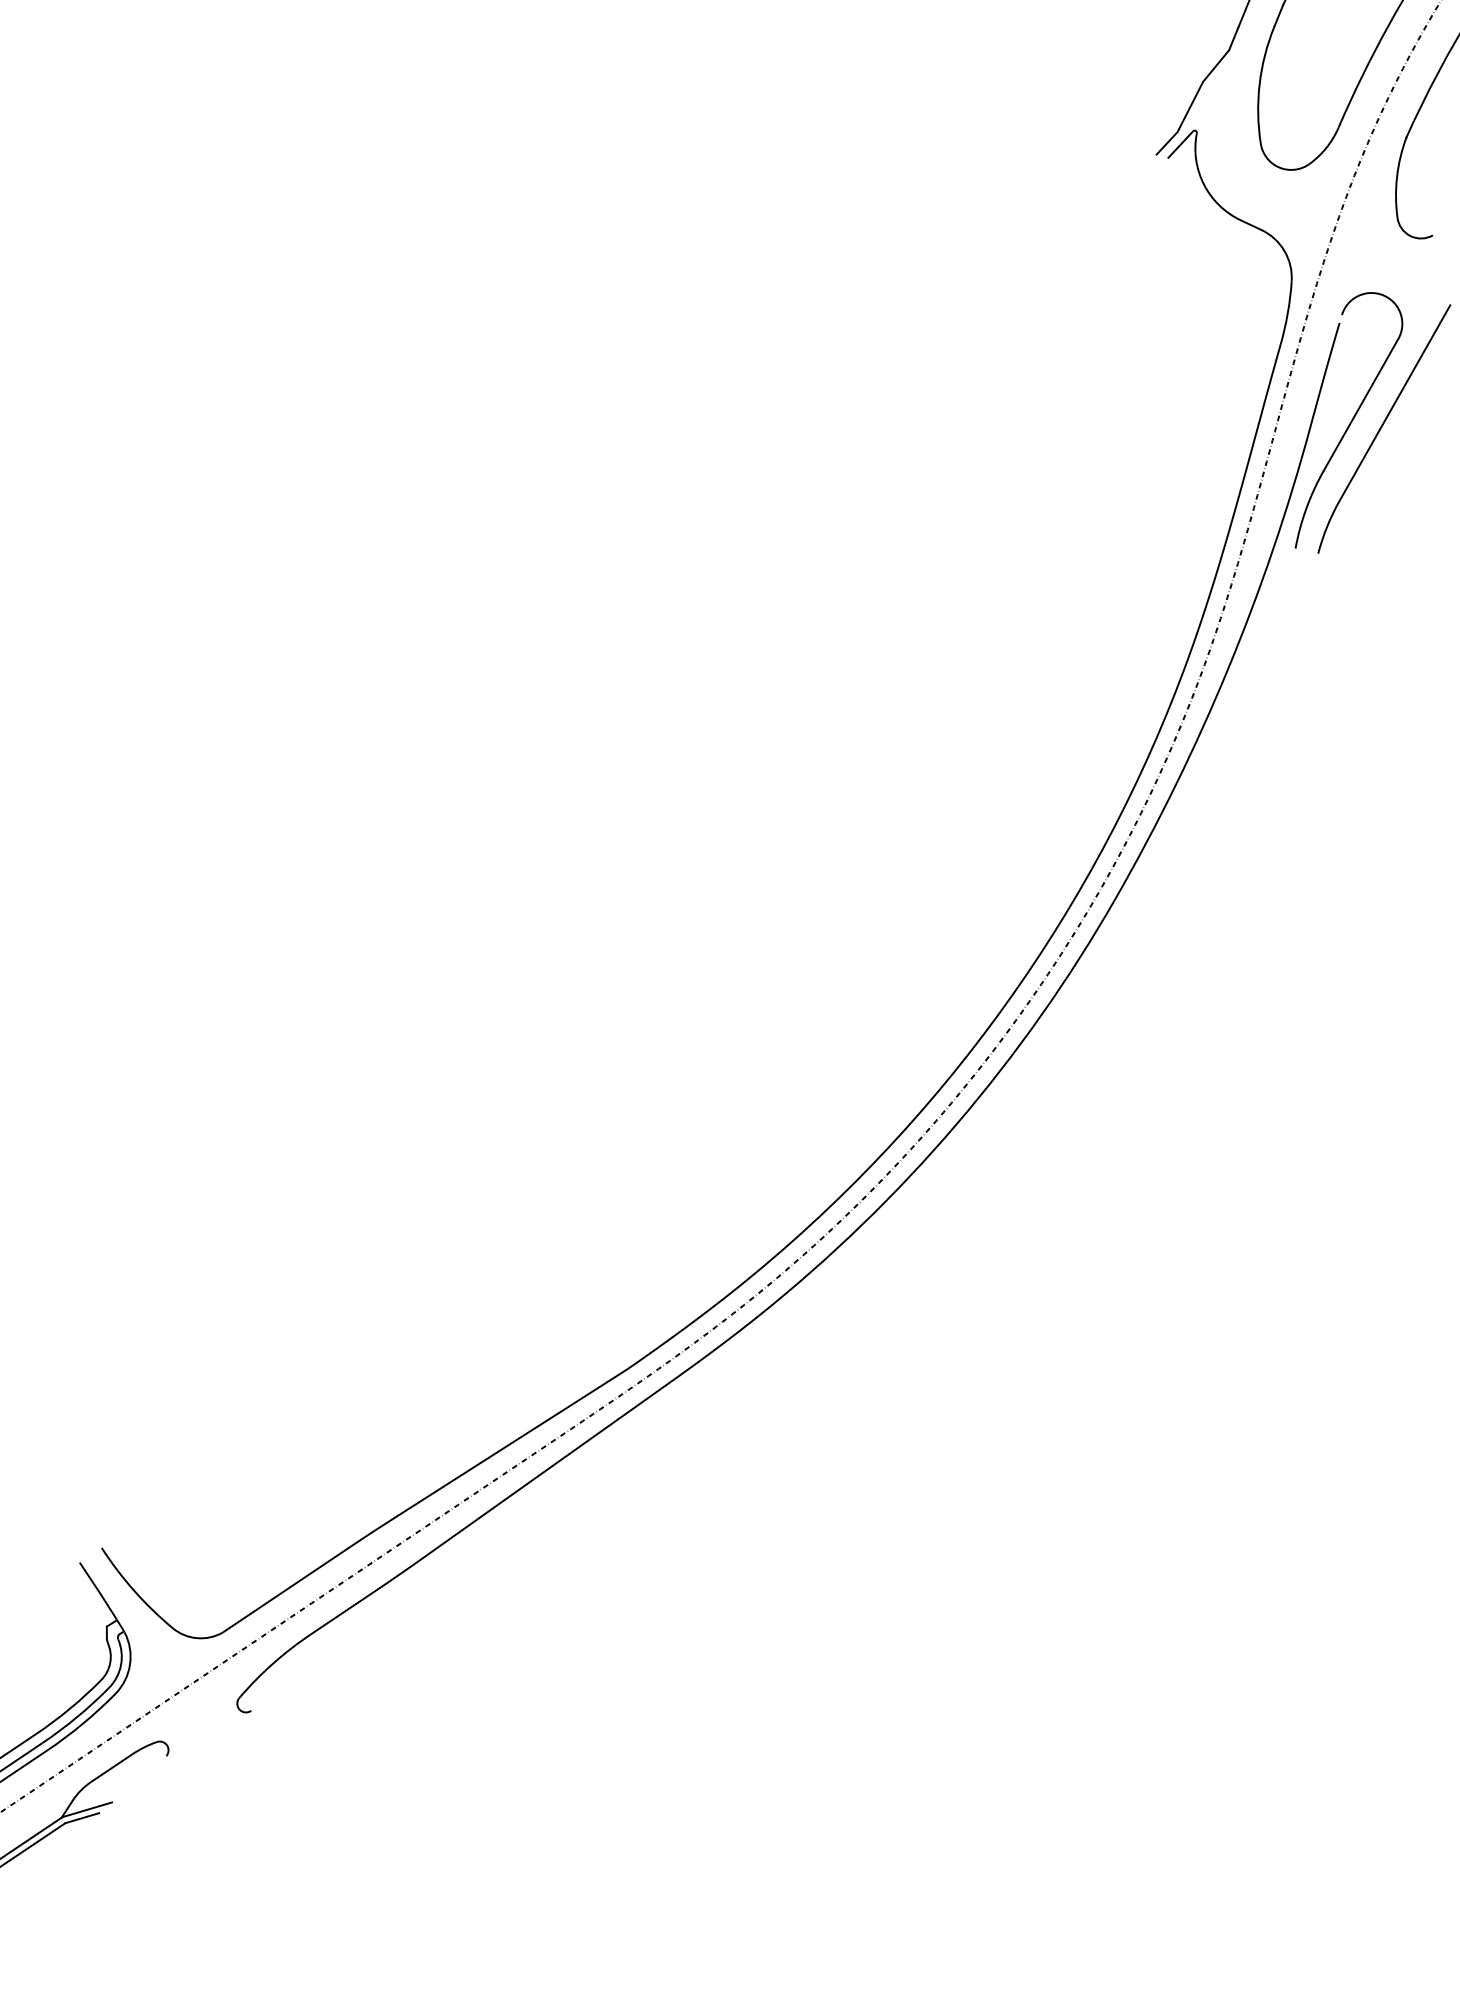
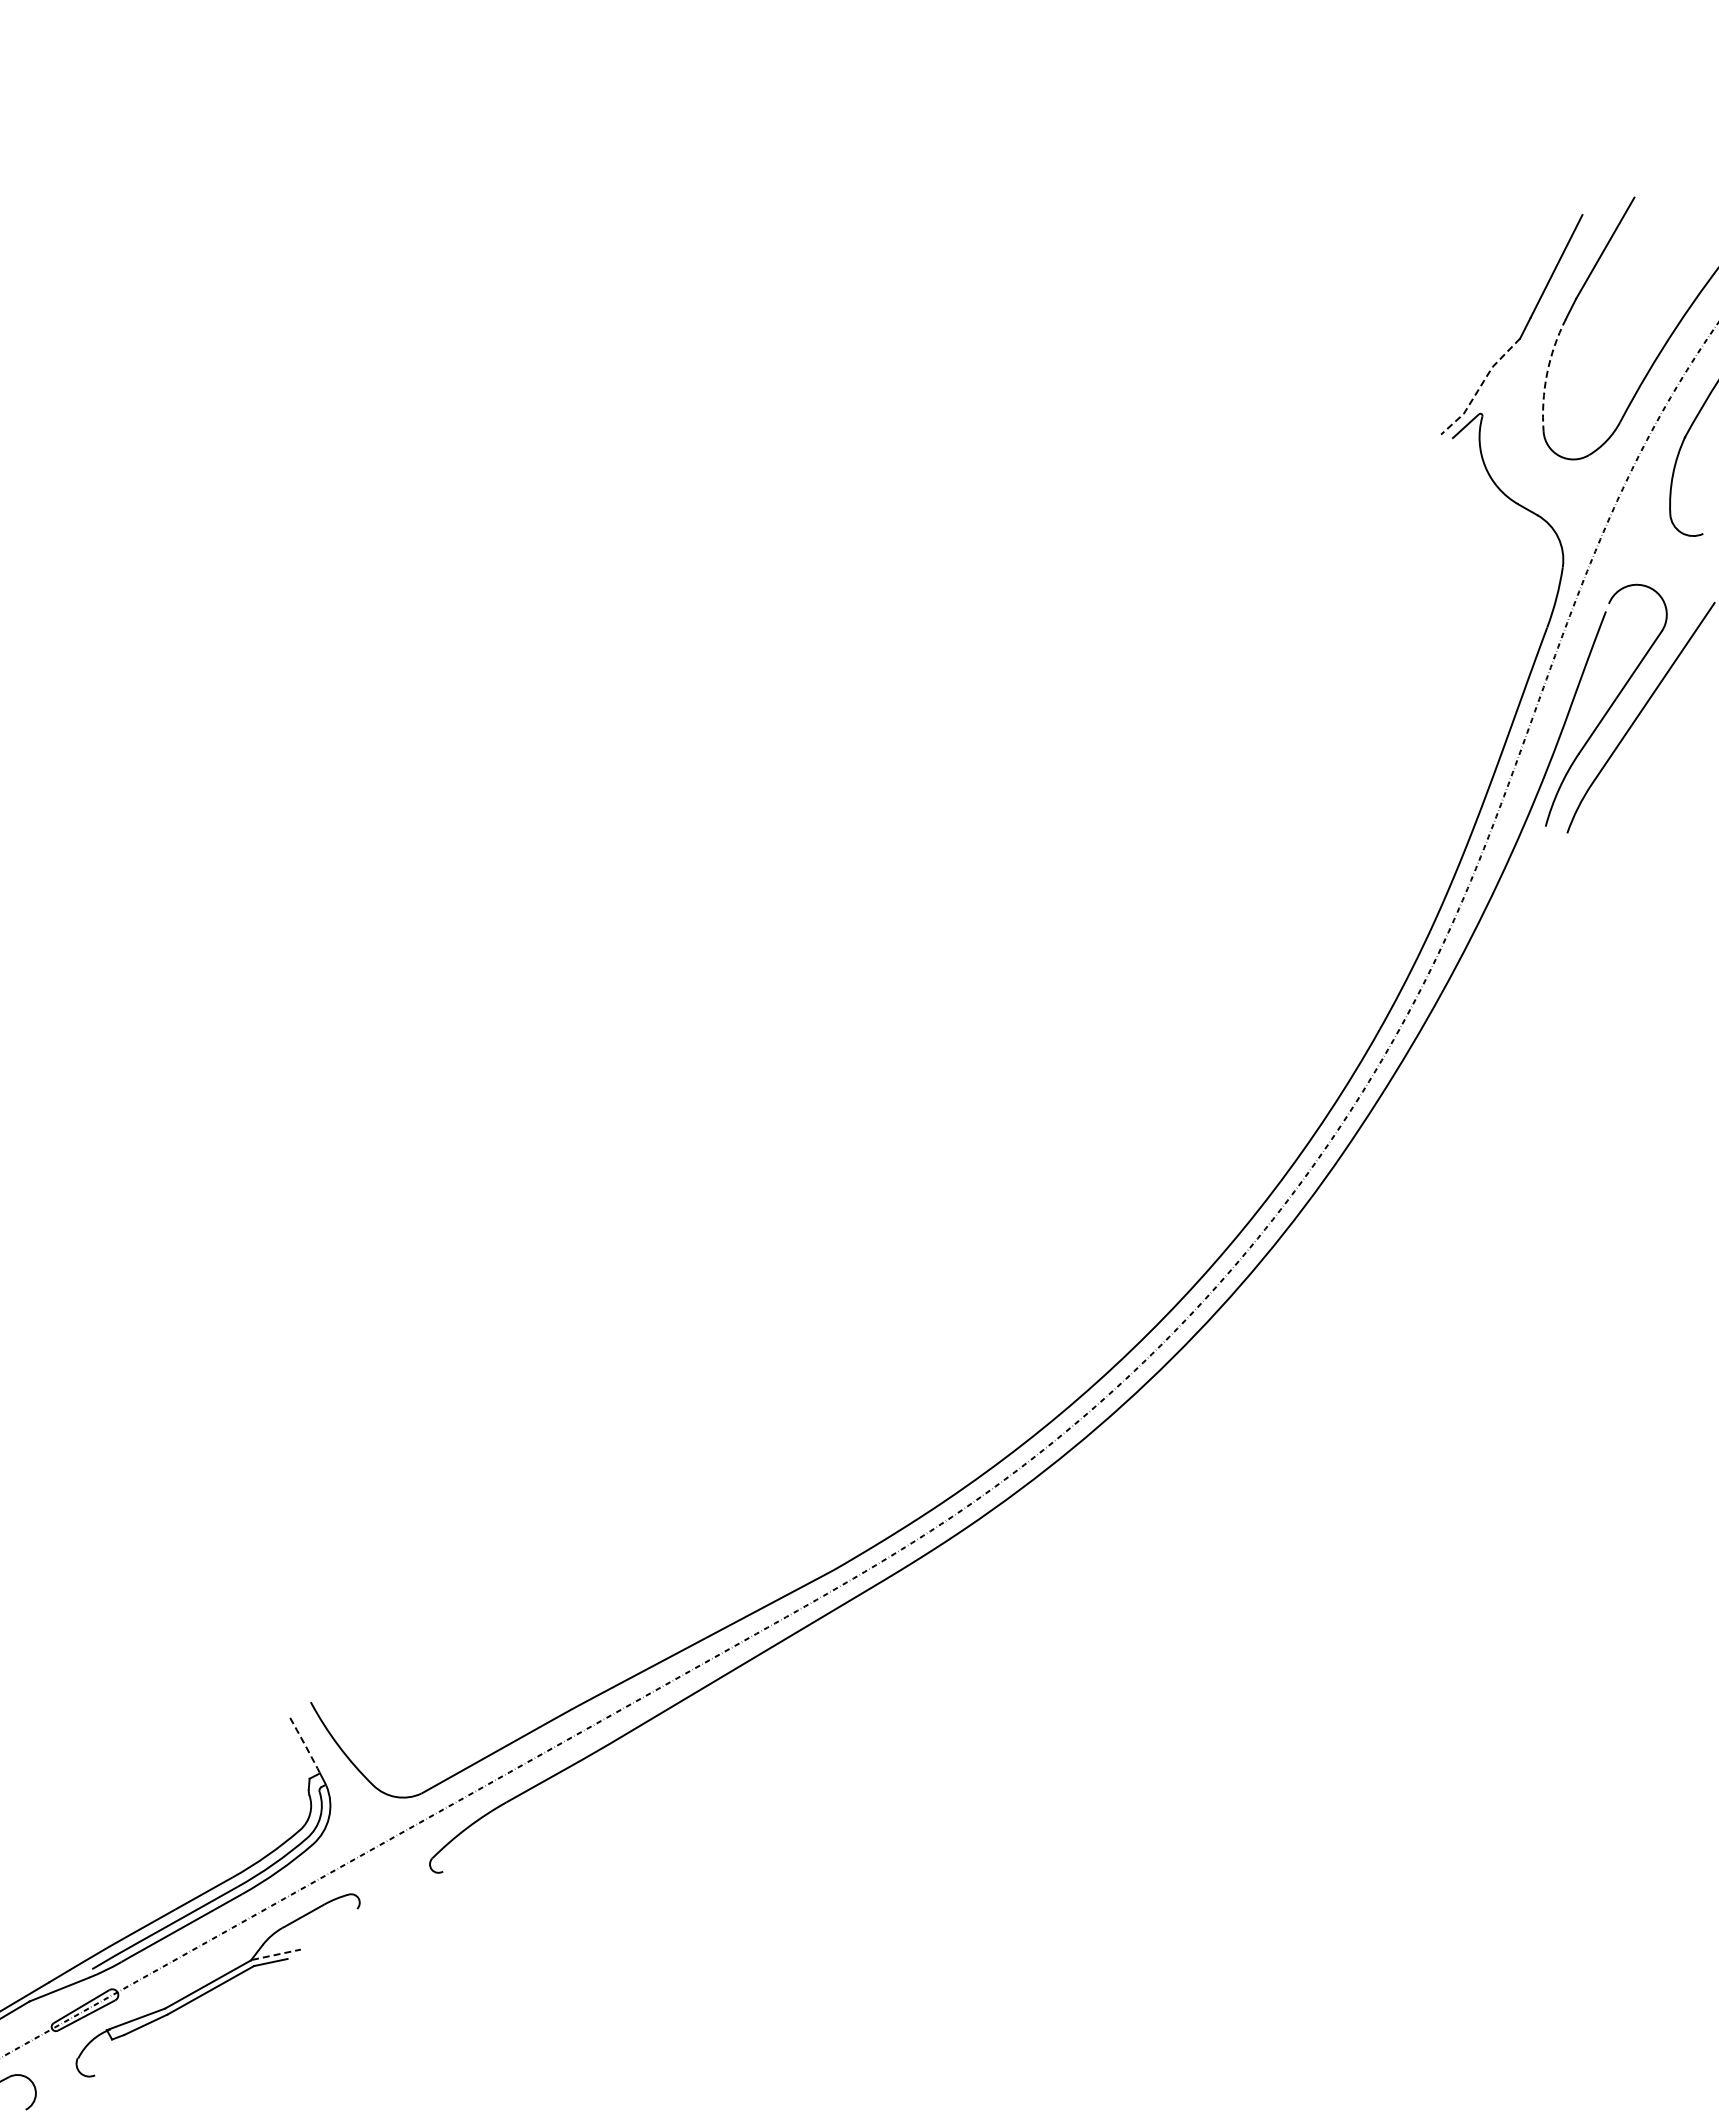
arc: (1260, 83) -> (1547, 373), solid -> dashed
line: (1192, 102) -> (1480, 386), solid -> dashed
line: (98, 1591) -> (304, 1744), solid -> dashed
line: (87, 1809) -> (276, 1954), solid -> dashed

